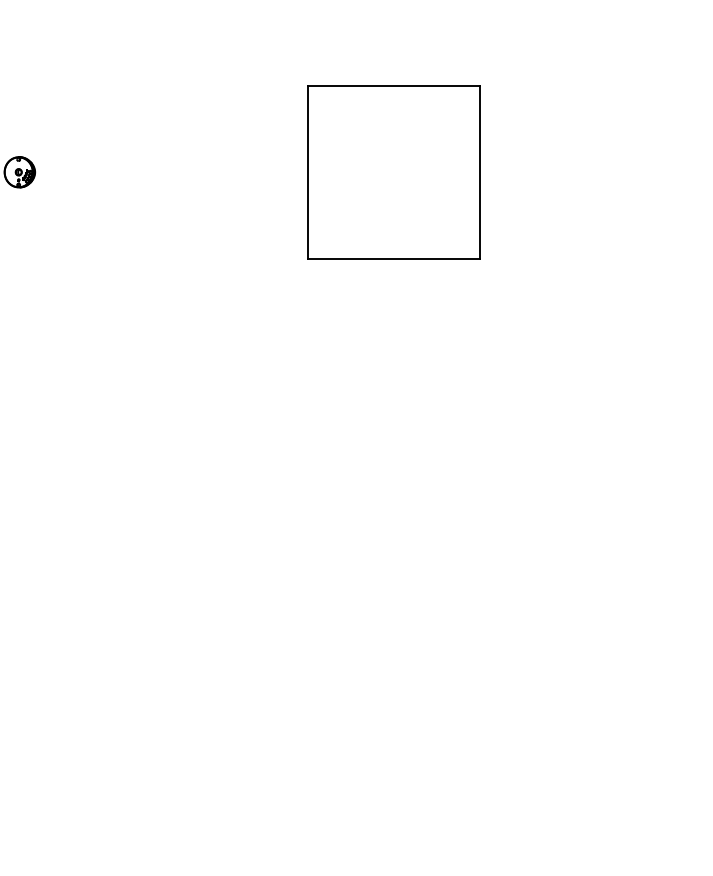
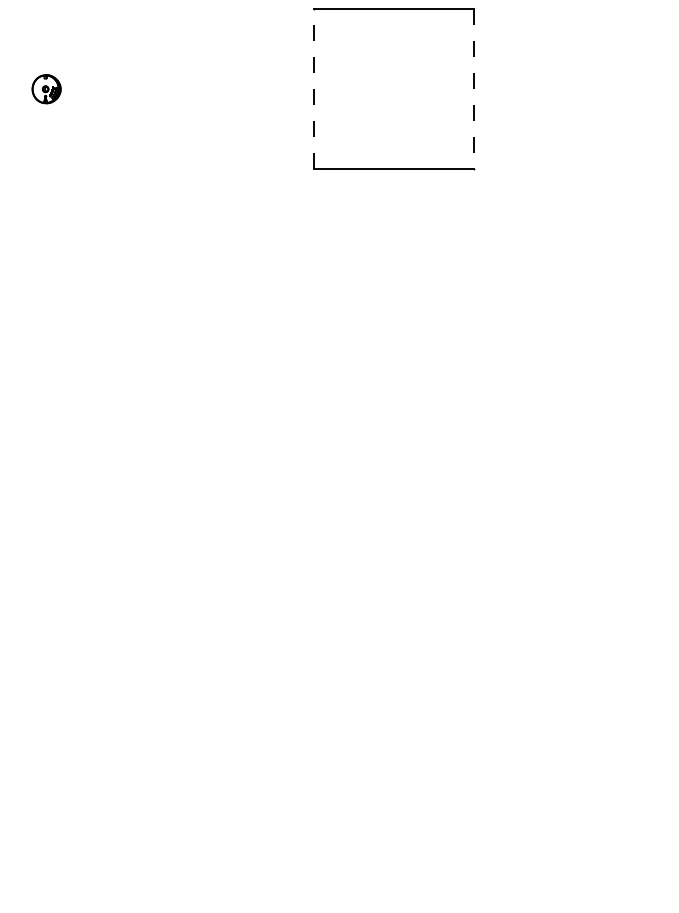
line: (307, 171) -> (313, 88), solid -> dashed
line: (480, 172) -> (474, 89), solid -> dashed

